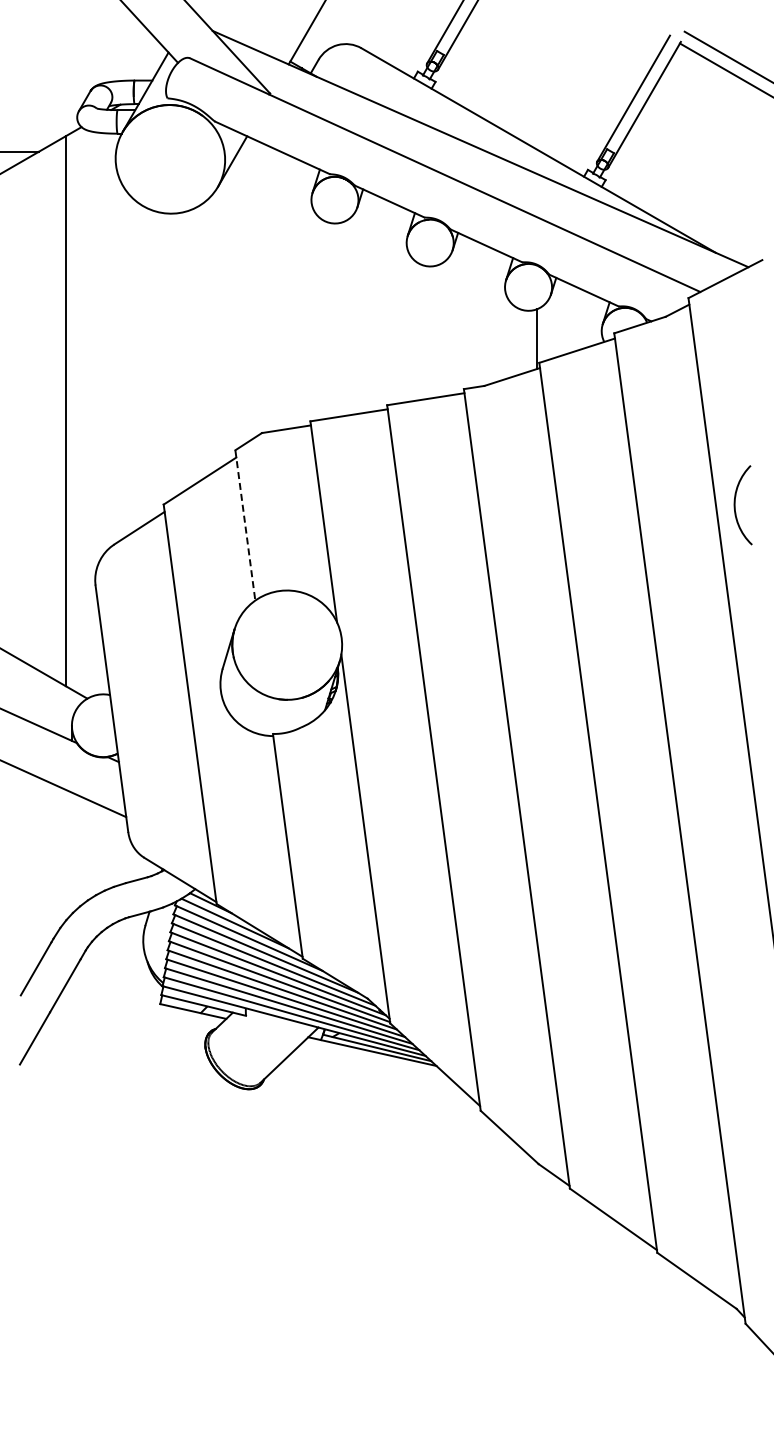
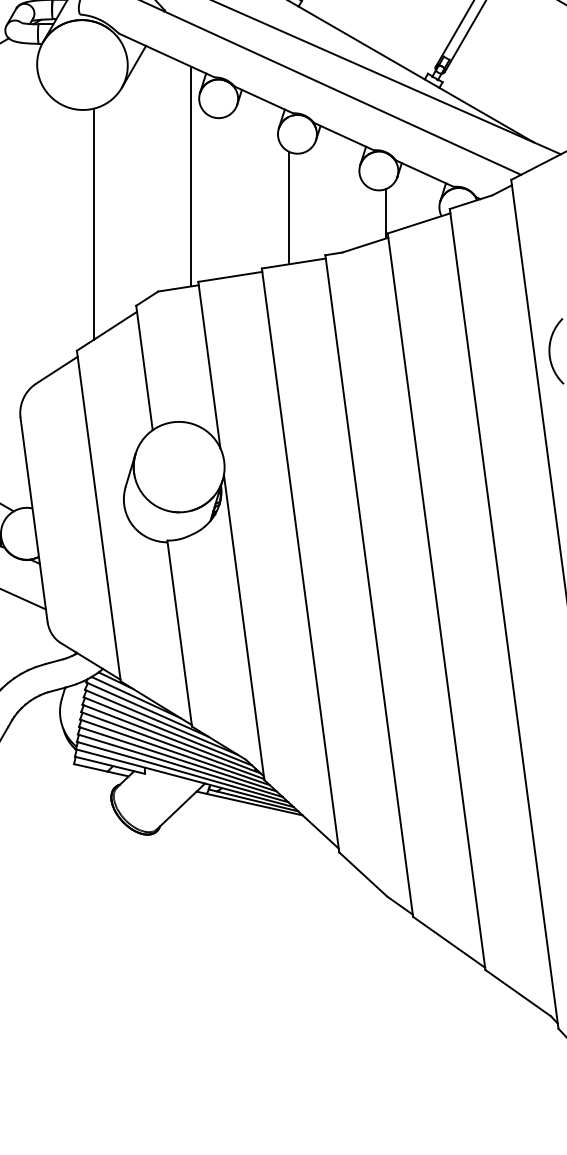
line: (301, 293) -> (190, 176), added
line: (419, 331) -> (288, 207), added
line: (183, 351) -> (93, 224), added
line: (245, 525) -> (144, 368), dashed -> solid

